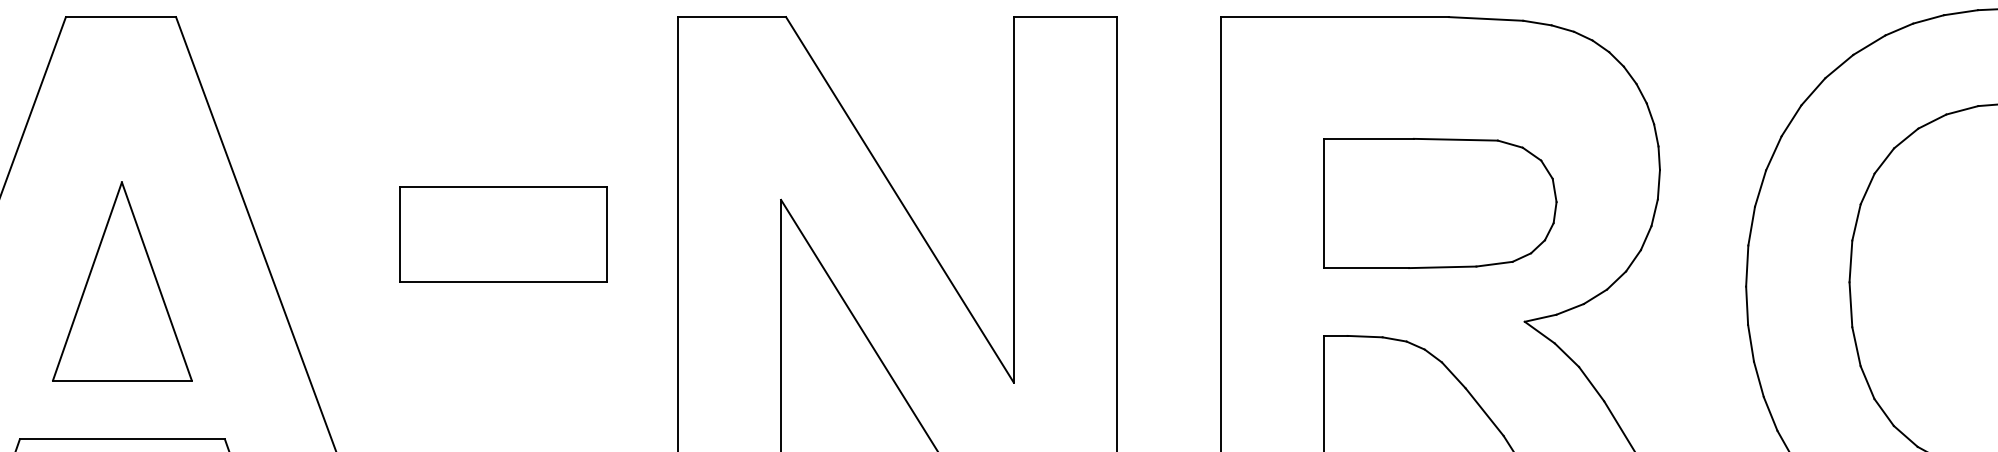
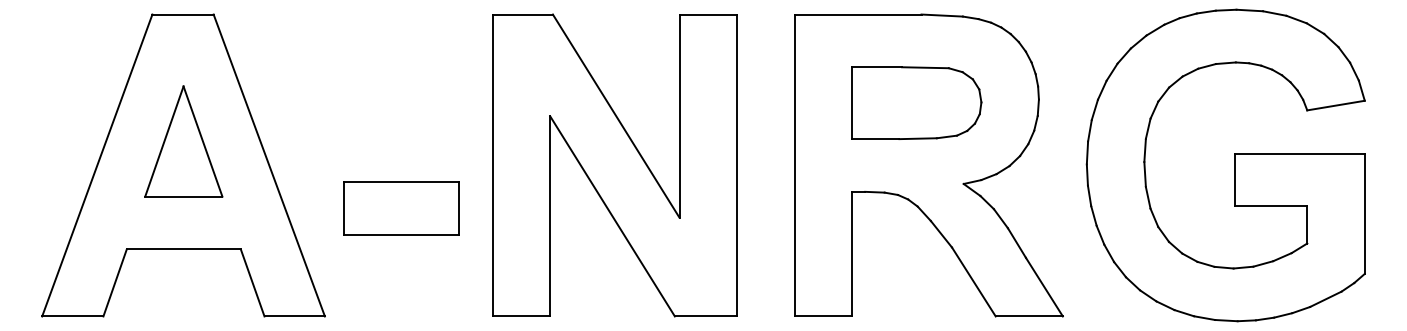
part: (1439, 202) -> (916, 102), moved
part: (503, 234) -> (401, 208), moved
part: (121, 281) -> (183, 141), moved

